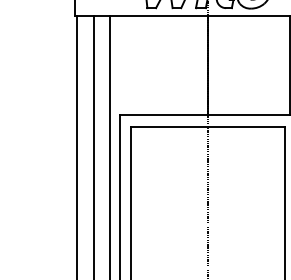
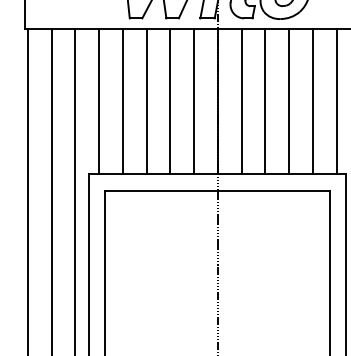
line: (126, 65) -> (99, 101), added
line: (142, 65) -> (122, 101), added
line: (158, 65) -> (145, 101), added
line: (175, 65) -> (170, 101), added
line: (191, 65) -> (193, 101), added
line: (224, 65) -> (241, 101), added
line: (240, 65) -> (265, 101), added
line: (257, 65) -> (289, 101), added
line: (273, 65) -> (313, 101), added

